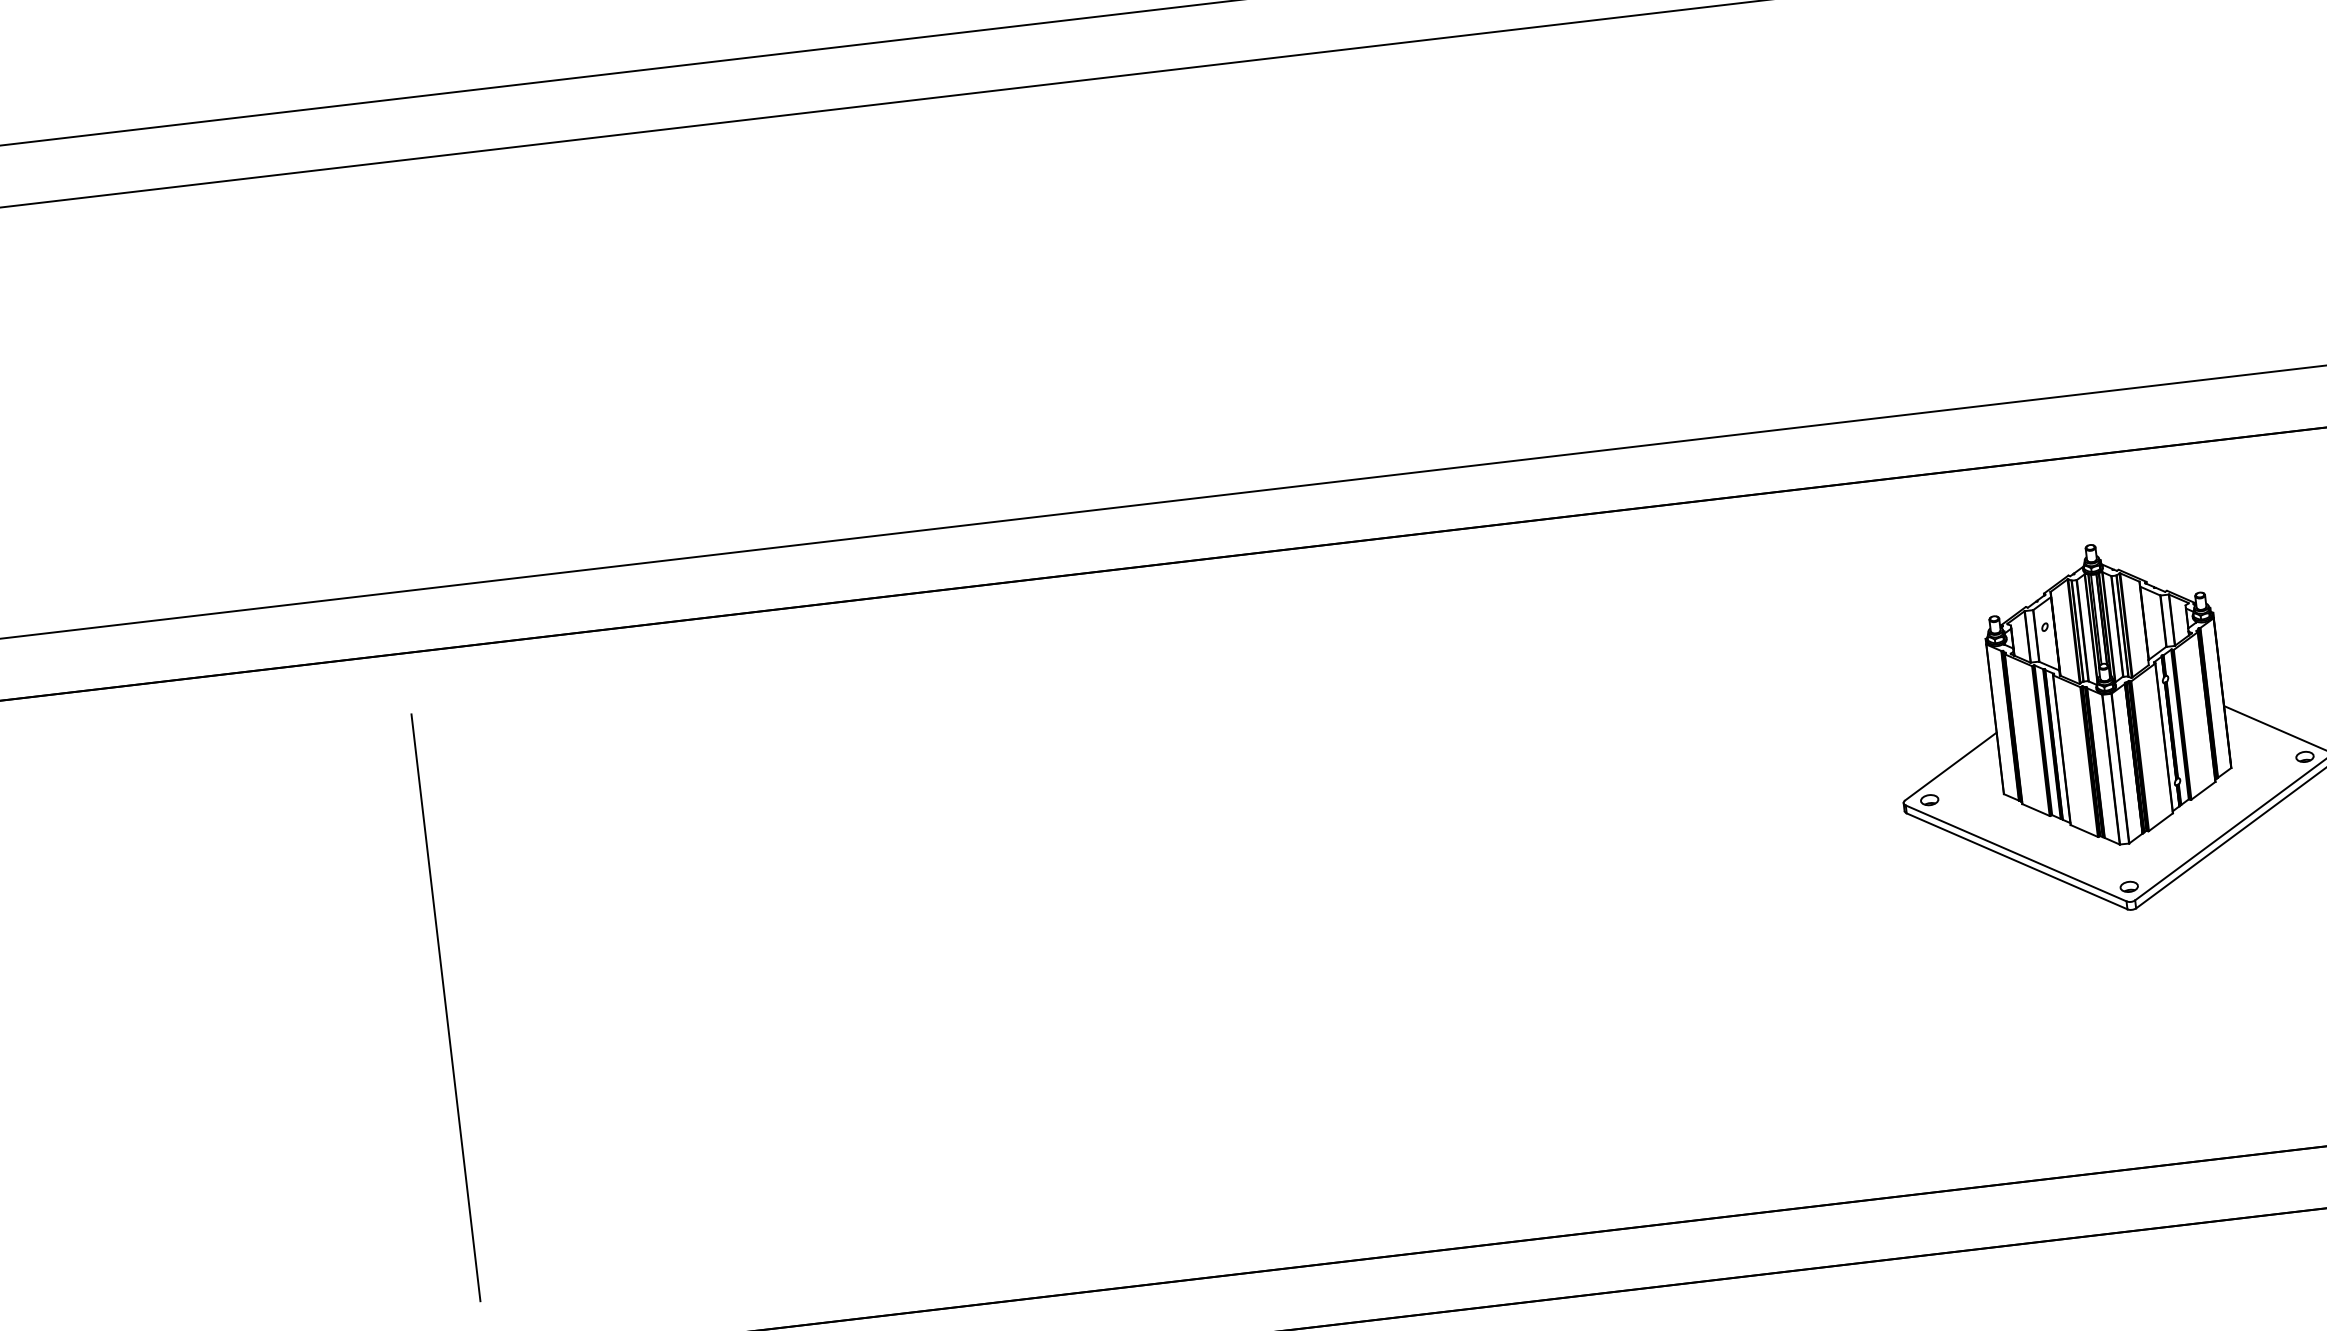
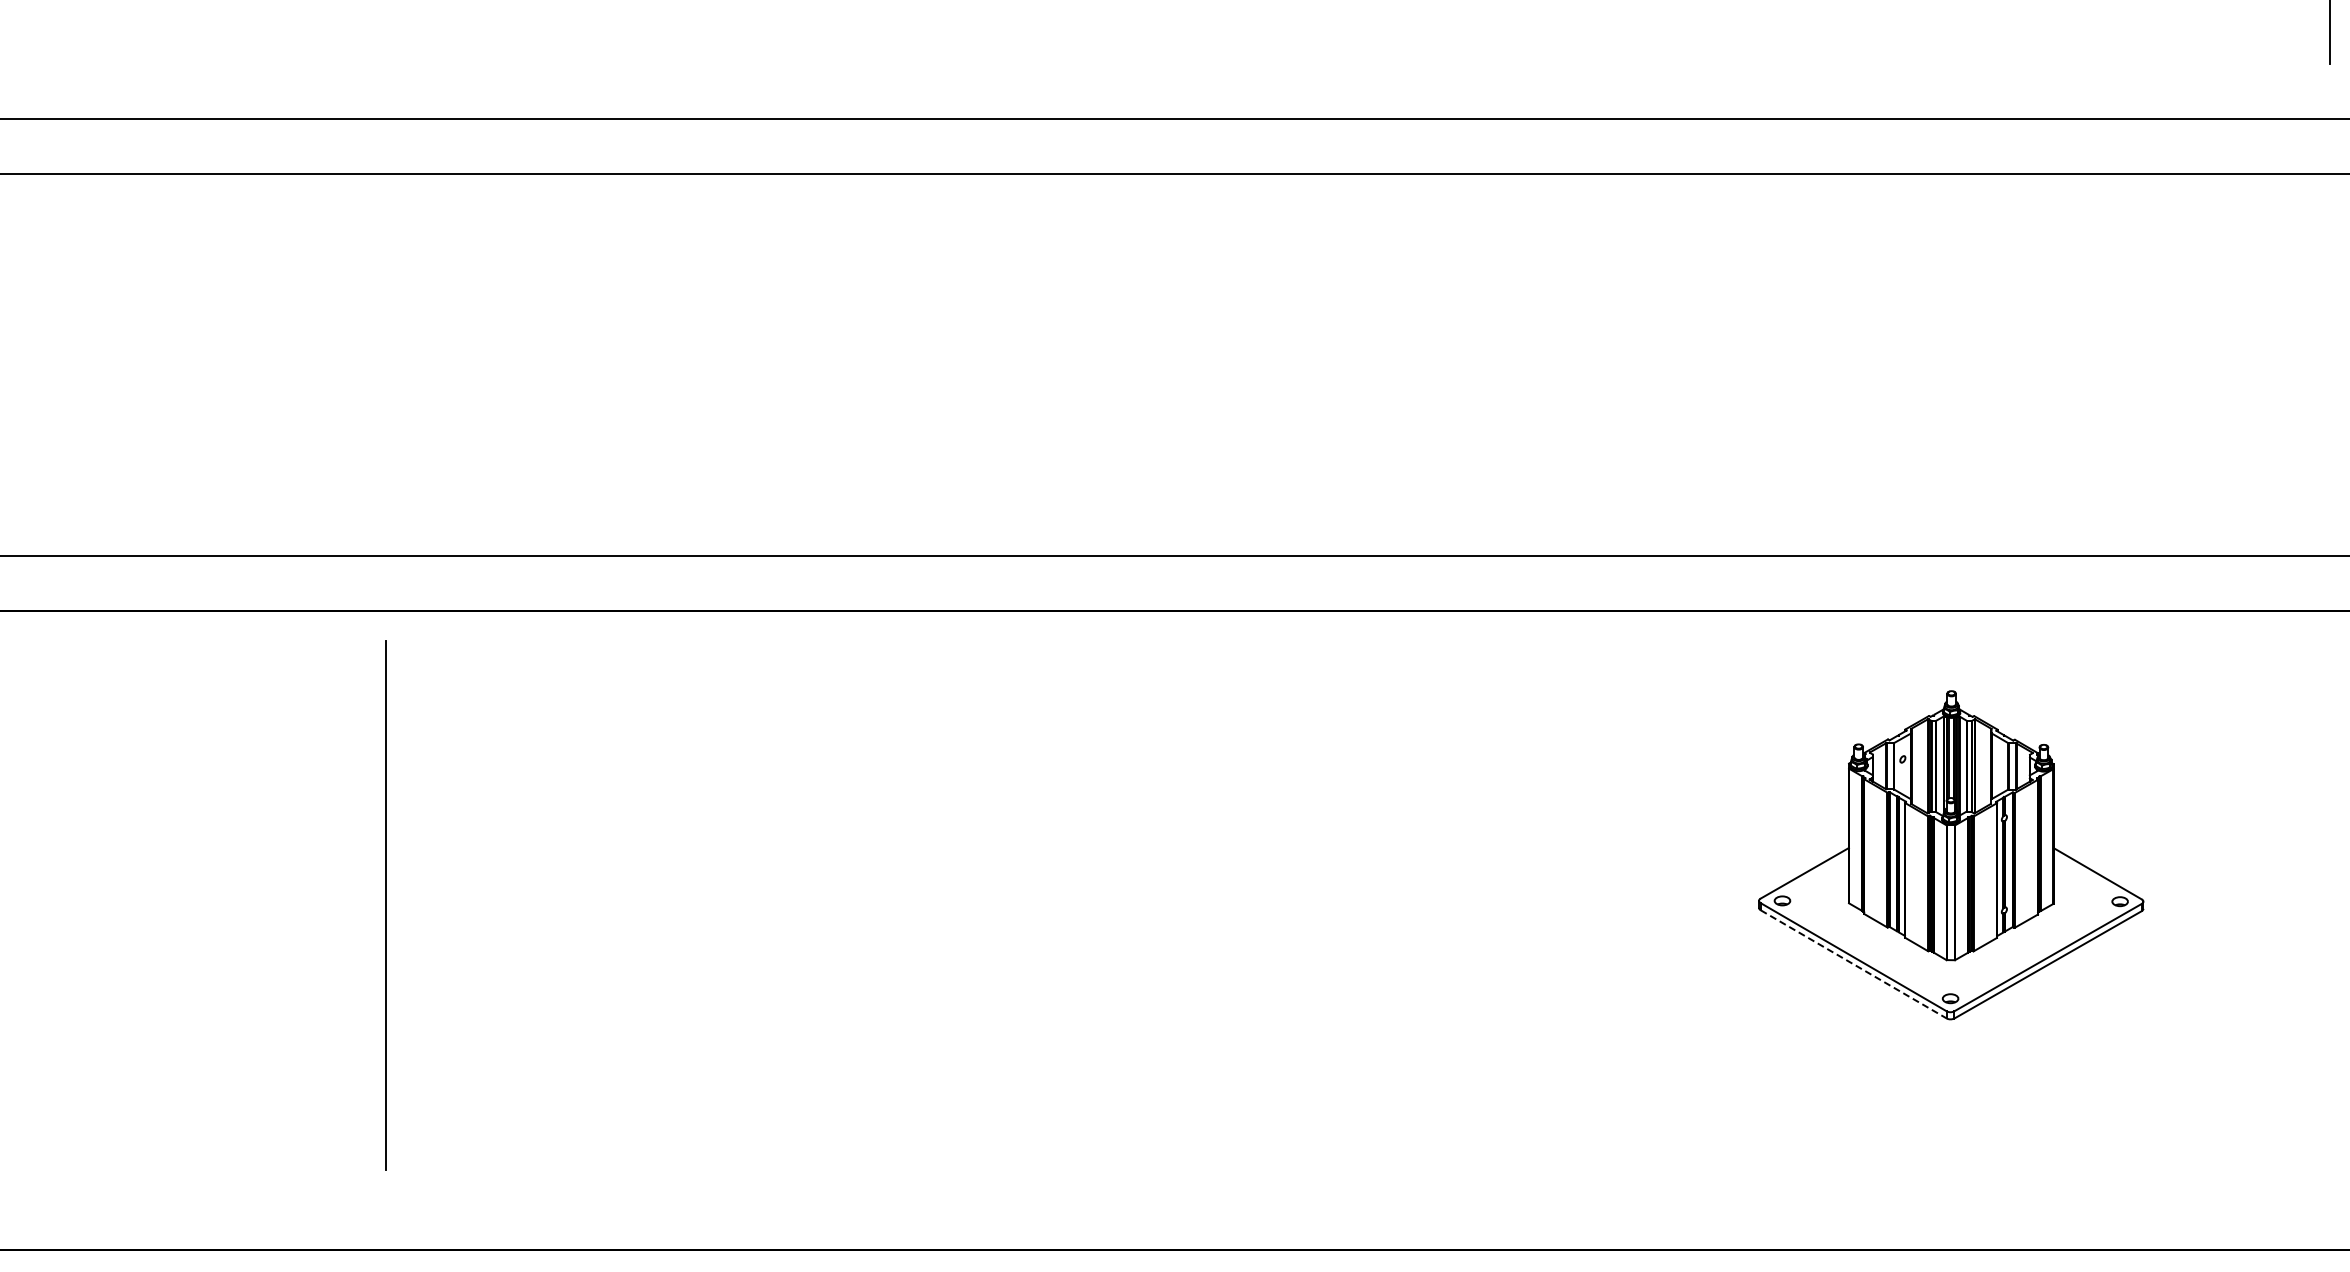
line: (2016, 861) -> (1853, 964), solid -> dashed
line: (445, 1007) -> (385, 905), moved

